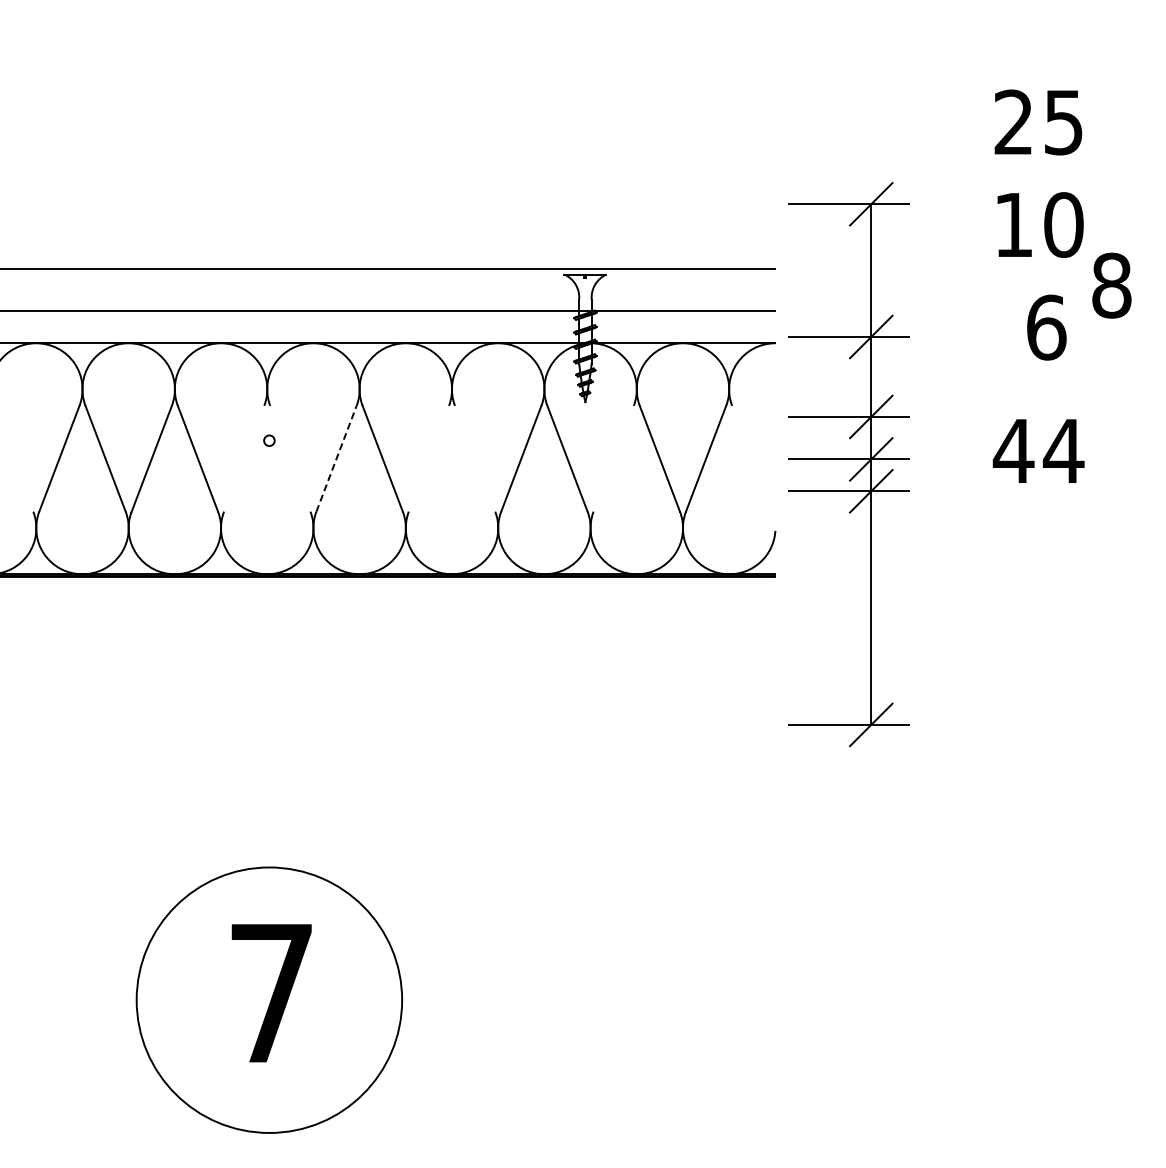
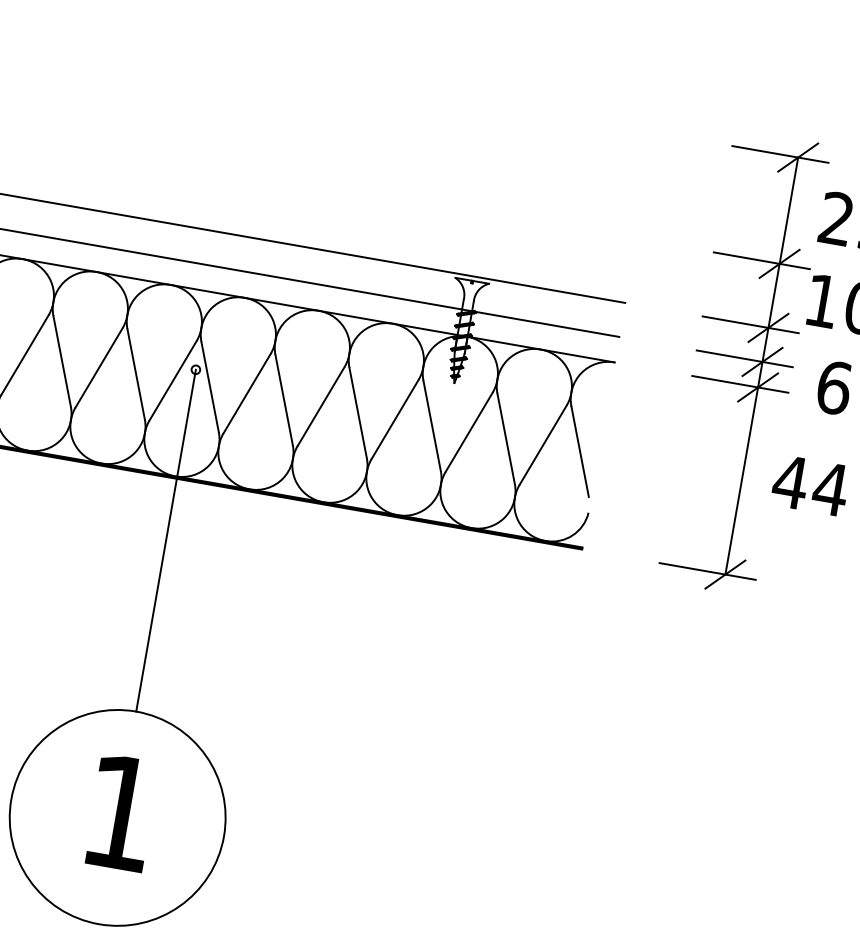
line: (244, 458) -> (173, 380), added
line: (290, 458) -> (210, 386), added
line: (336, 458) -> (247, 393), dashed -> solid
line: (428, 458) -> (320, 406), added
line: (475, 458) -> (358, 412), added
line: (613, 458) -> (469, 432), added
line: (752, 458) -> (580, 451), added
part: (848, 464) -> (743, 362), moved
line: (269, 653) -> (166, 540), added
text: (271, 993) -> (120, 812), 7 -> 1

